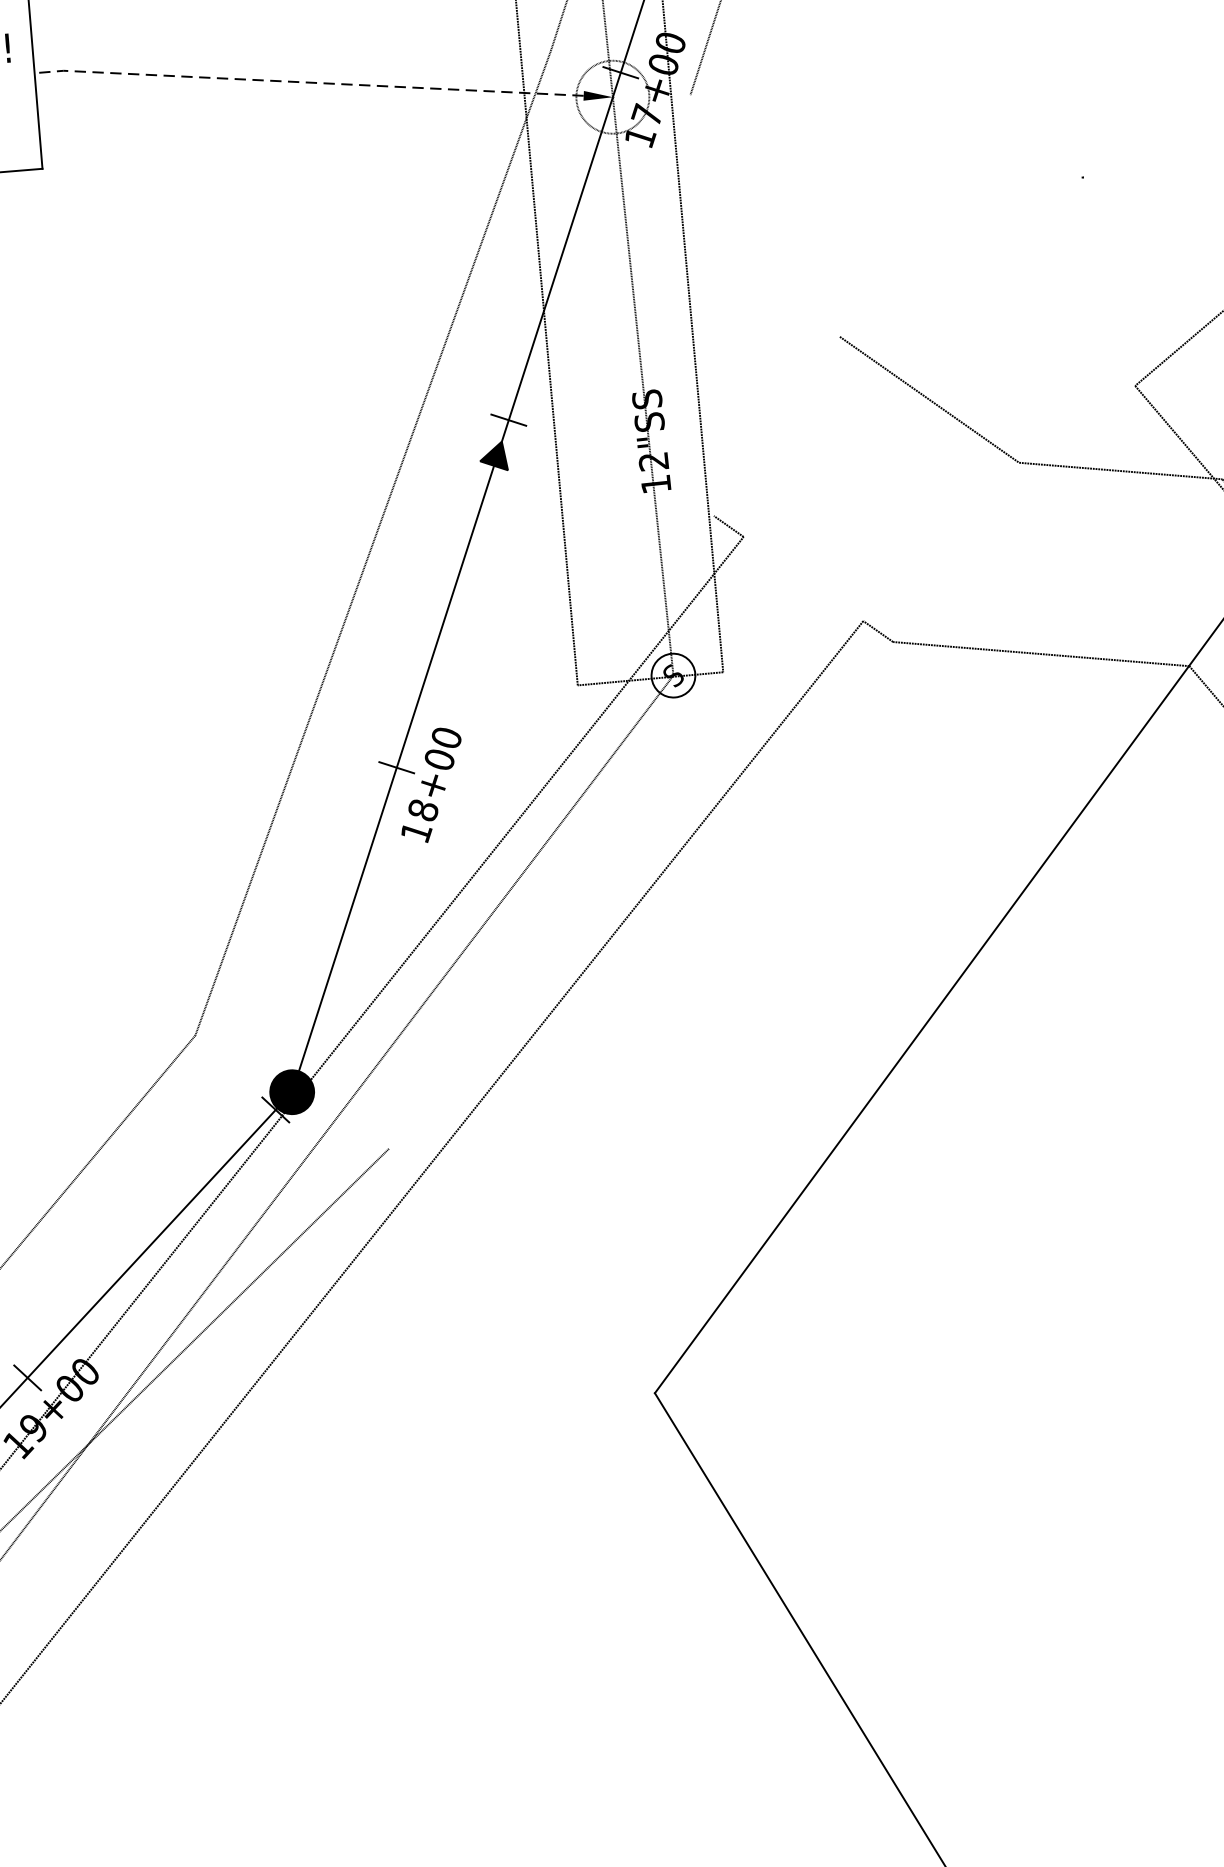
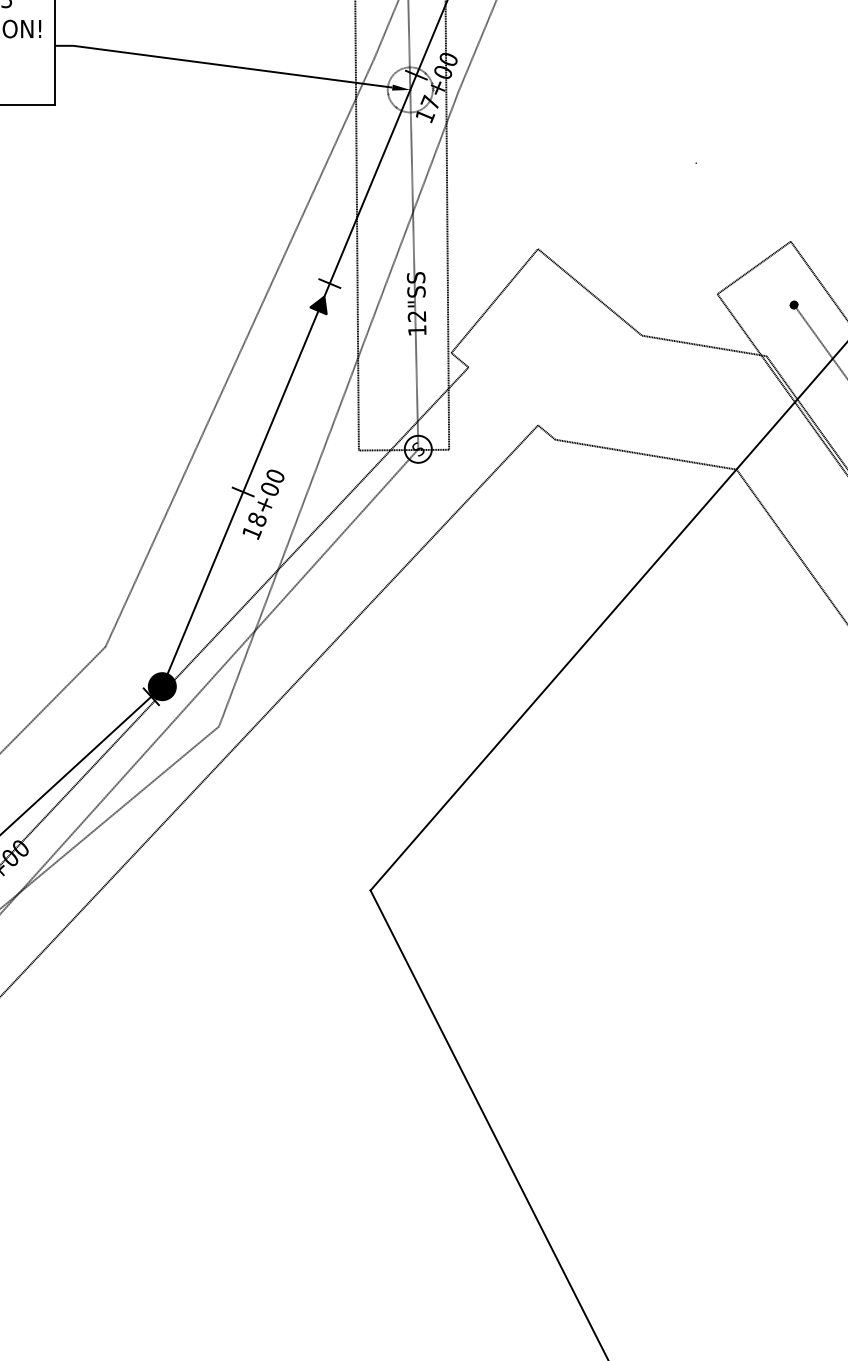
line: (306, 82) -> (222, 65), dashed -> solid
line: (776, 427) -> (494, 301), added
line: (539, 621) -> (338, 409), added

